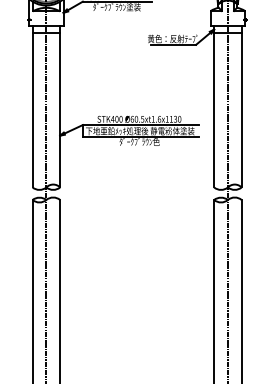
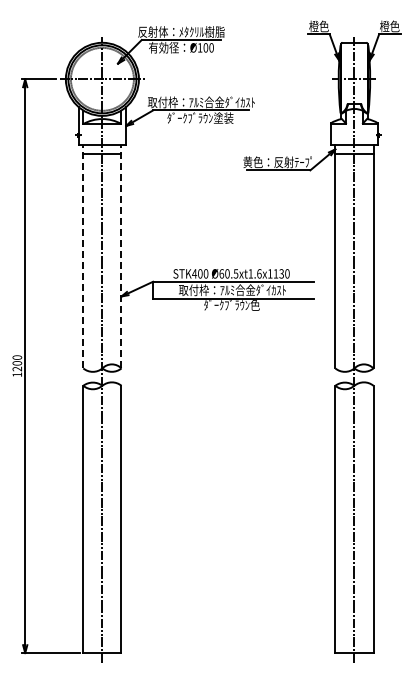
line: (32, 106) -> (83, 256), solid -> dashed
line: (60, 106) -> (121, 256), solid -> dashed
text: (140, 131) -> (232, 290), 下地亜鉛ﾒｯｷ処理後 静電粉体塗装 -> 取付枠：ｱﾙﾐ合金ﾀﾞｲｶｽﾄ

